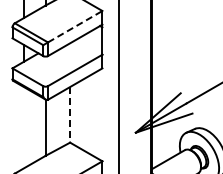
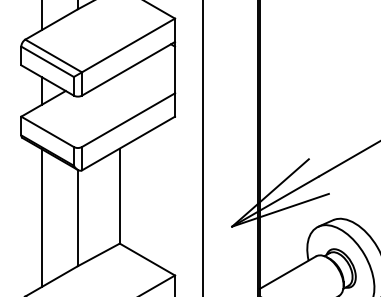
line: (75, 26) -> (128, 45), dashed -> solid
line: (70, 114) -> (120, 195), dashed -> solid
line: (24, 127) -> (41, 217), added

